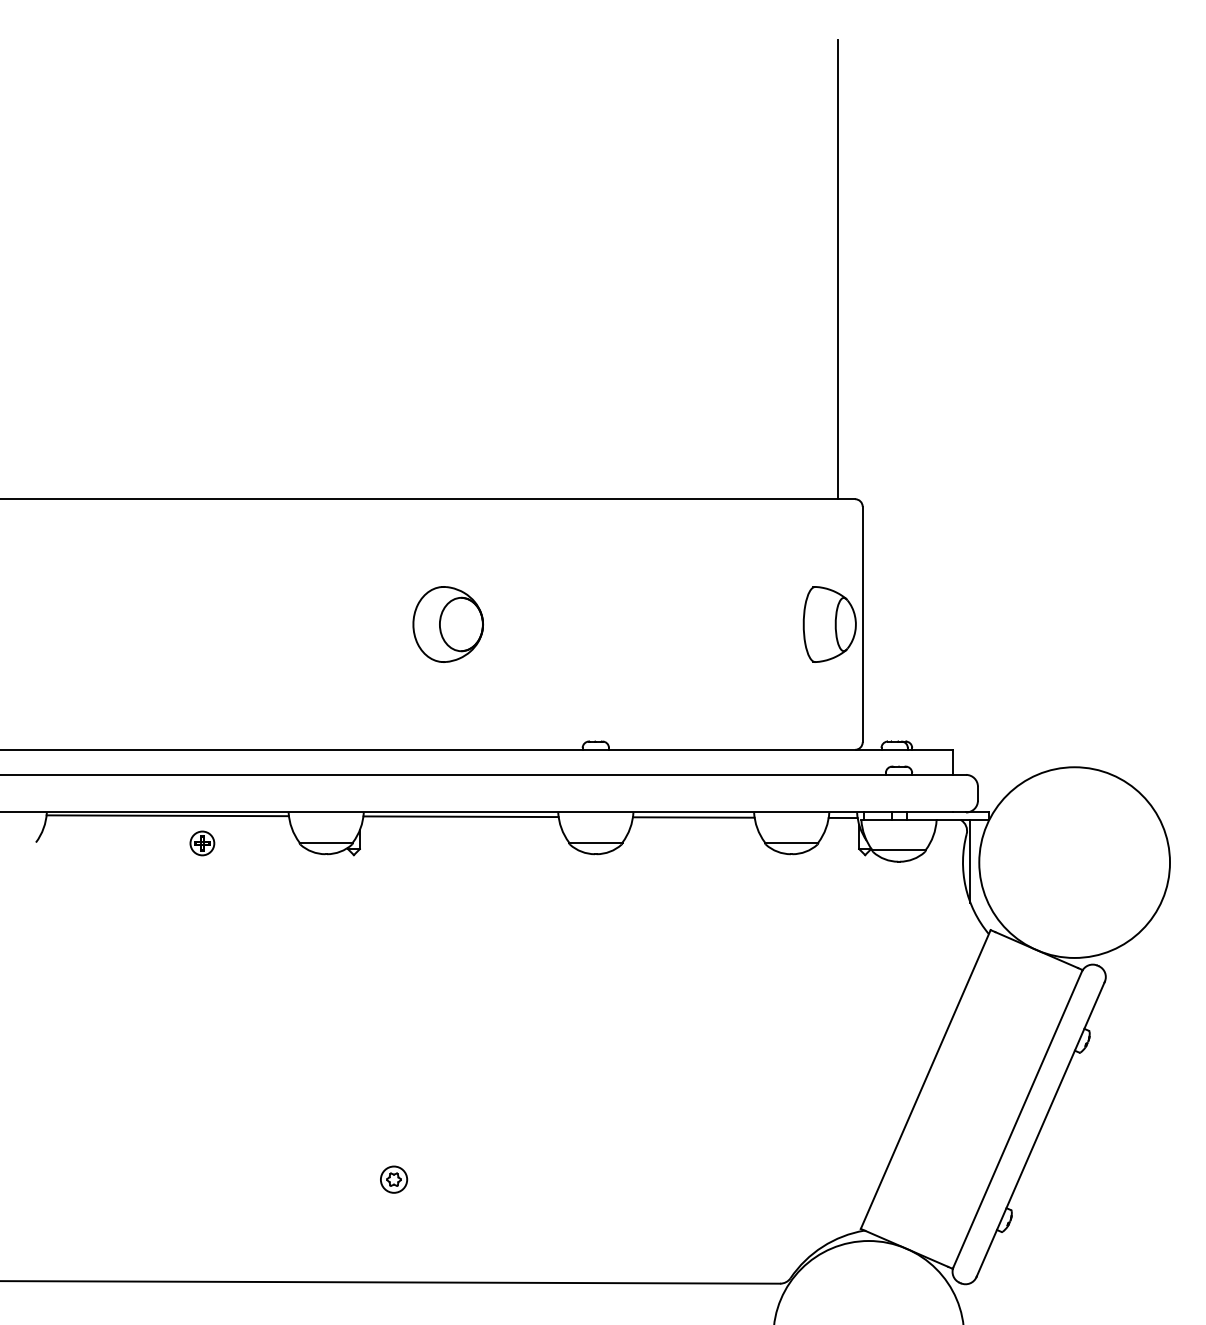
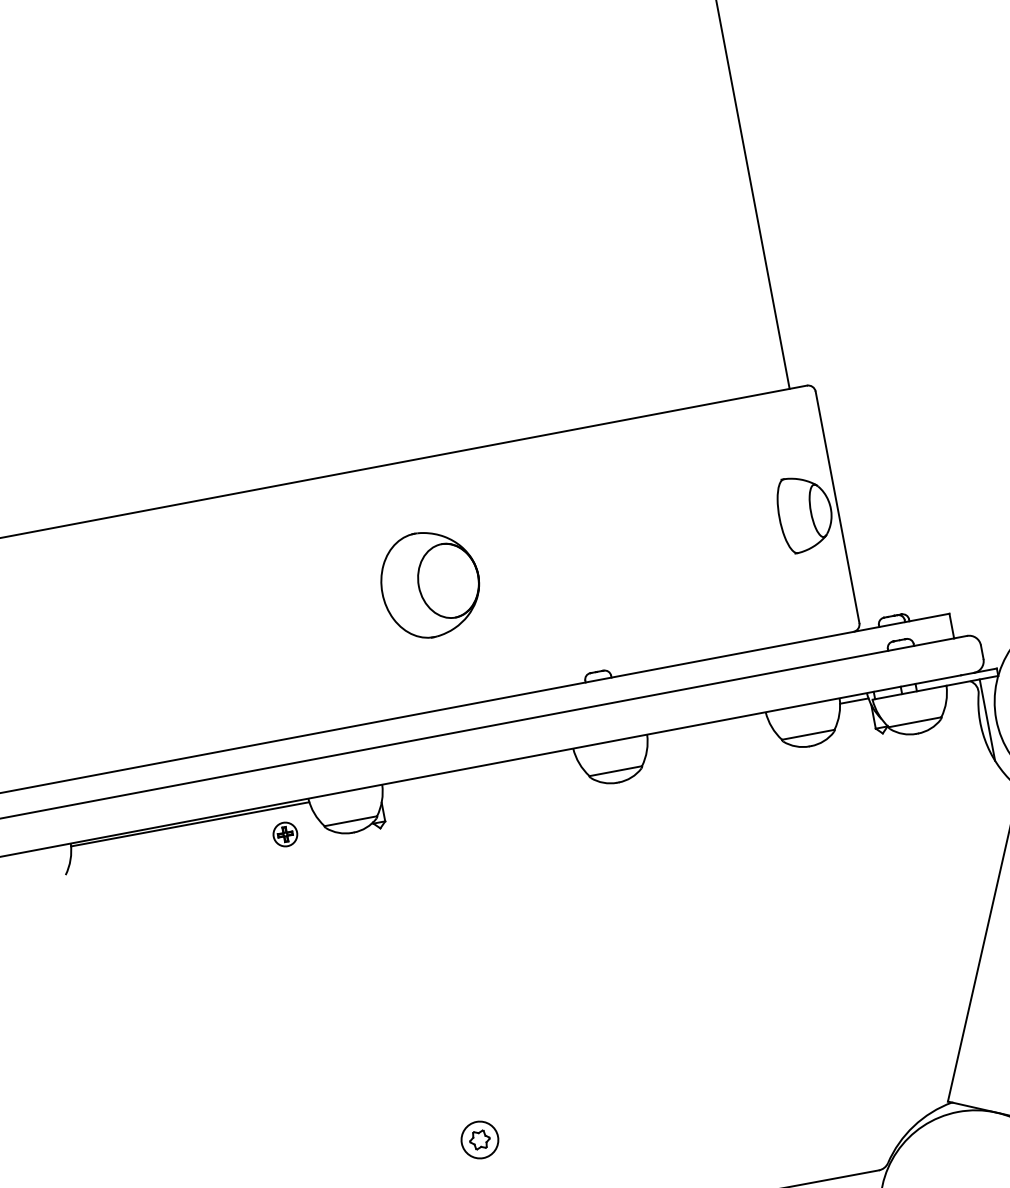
part: (447, 624) -> (429, 584), size x1.4
line: (460, 816) -> (477, 770), removed
line: (693, 817) -> (707, 728), removed
part: (202, 843) -> (285, 834), moved
part: (394, 1179) -> (480, 1139), size x1.4

